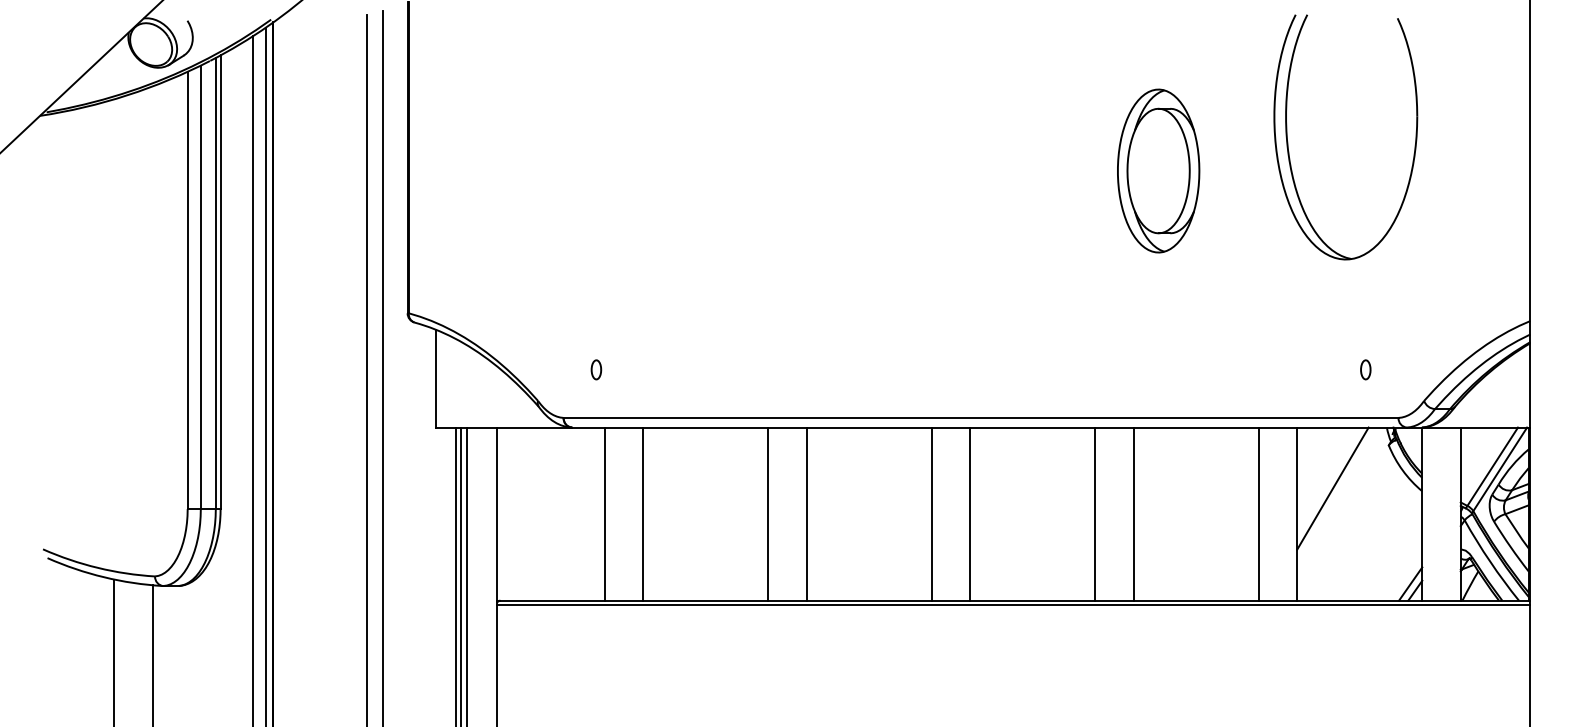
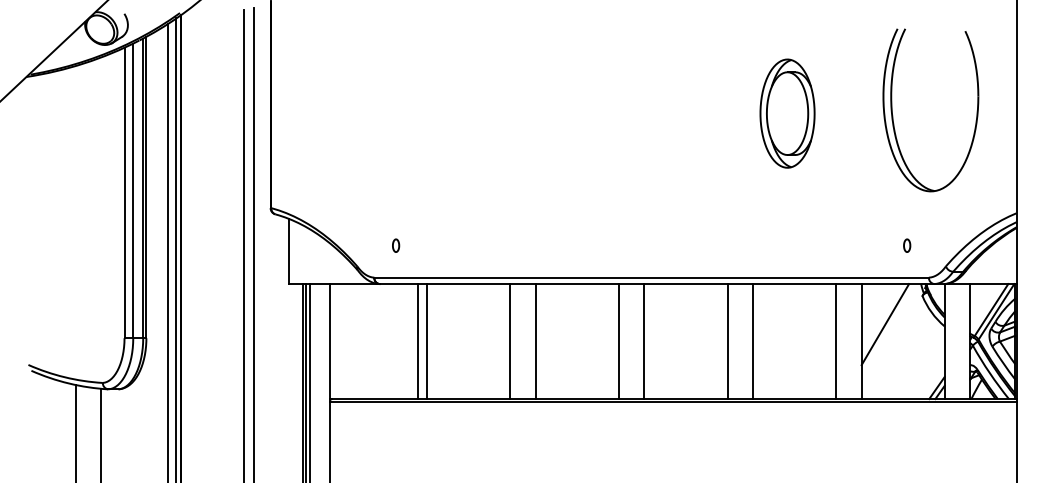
part: (1289, 145) -> (893, 115), moved
part: (1158, 170) -> (787, 113), moved
line: (604, 514) -> (417, 341), moved

